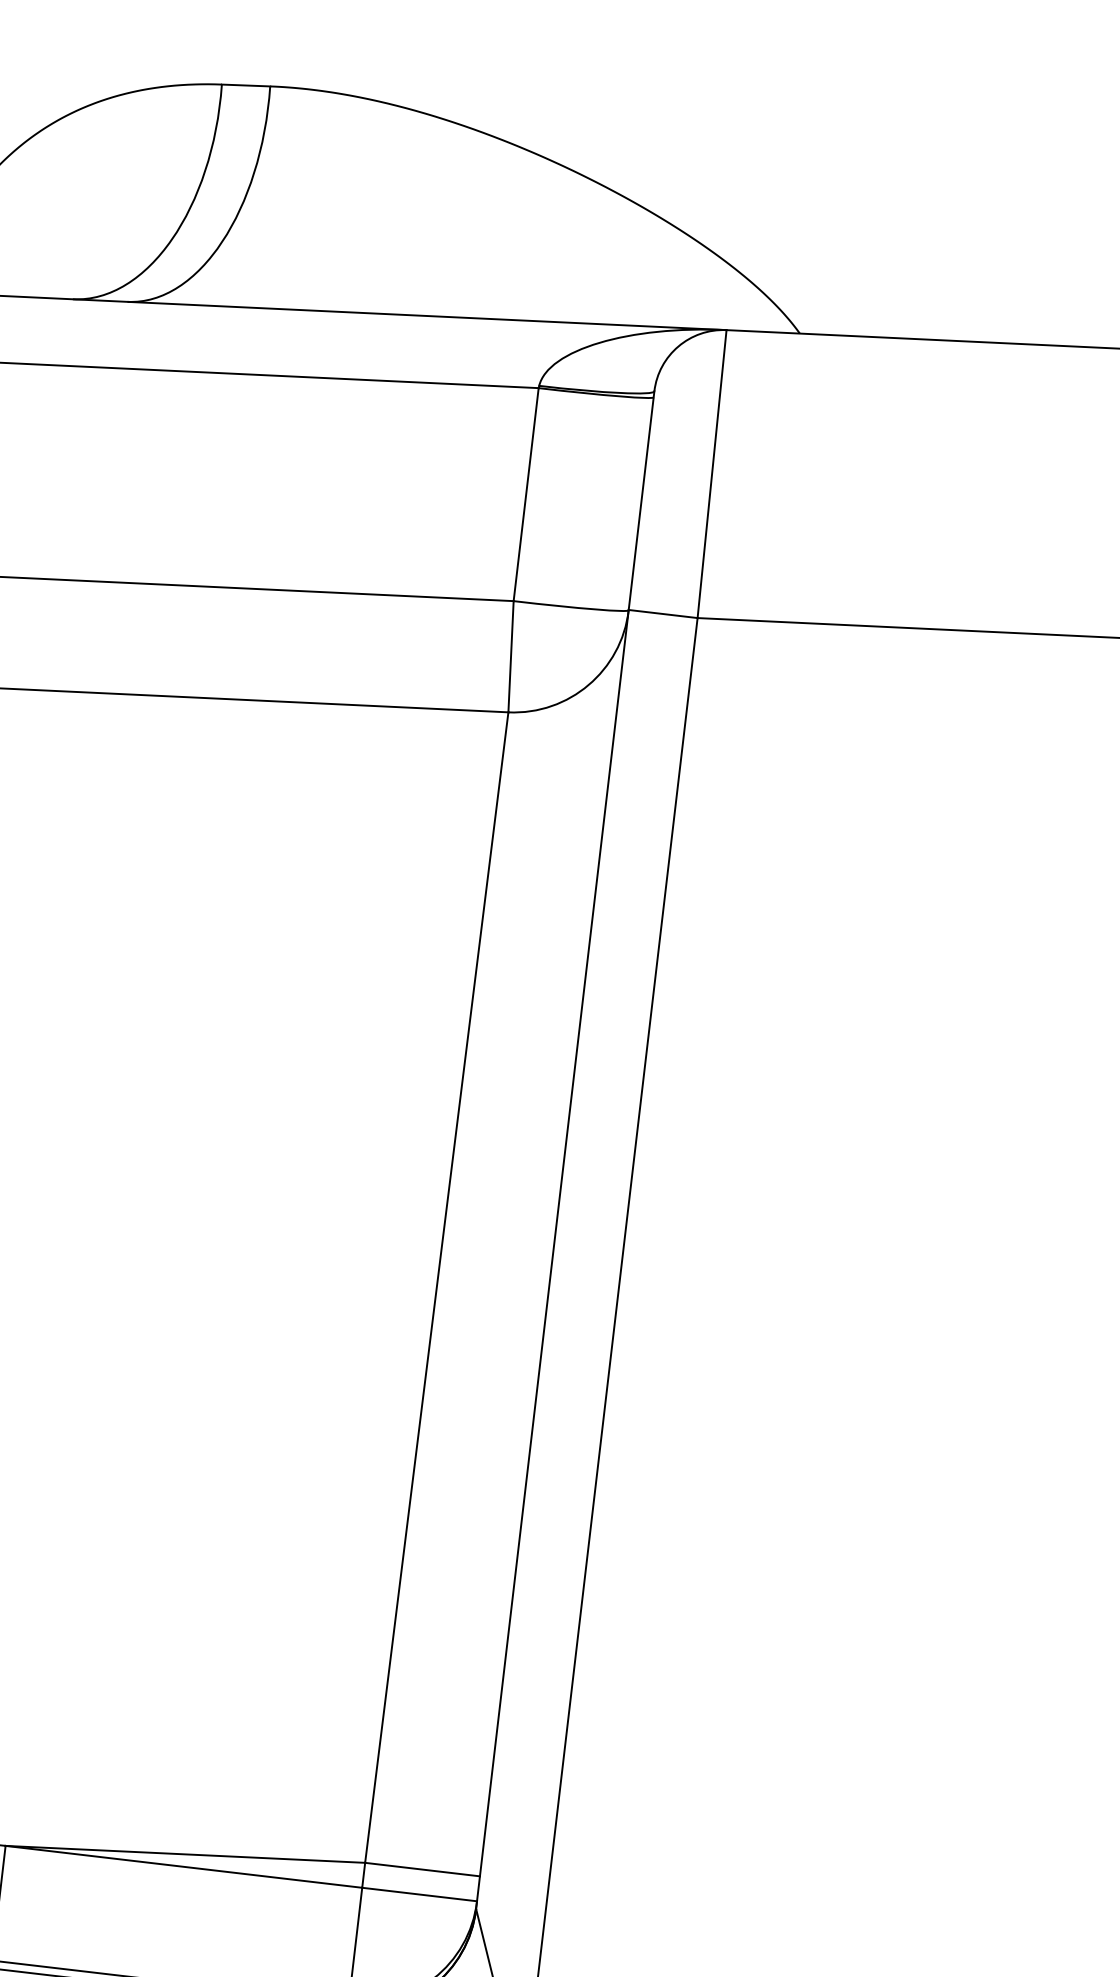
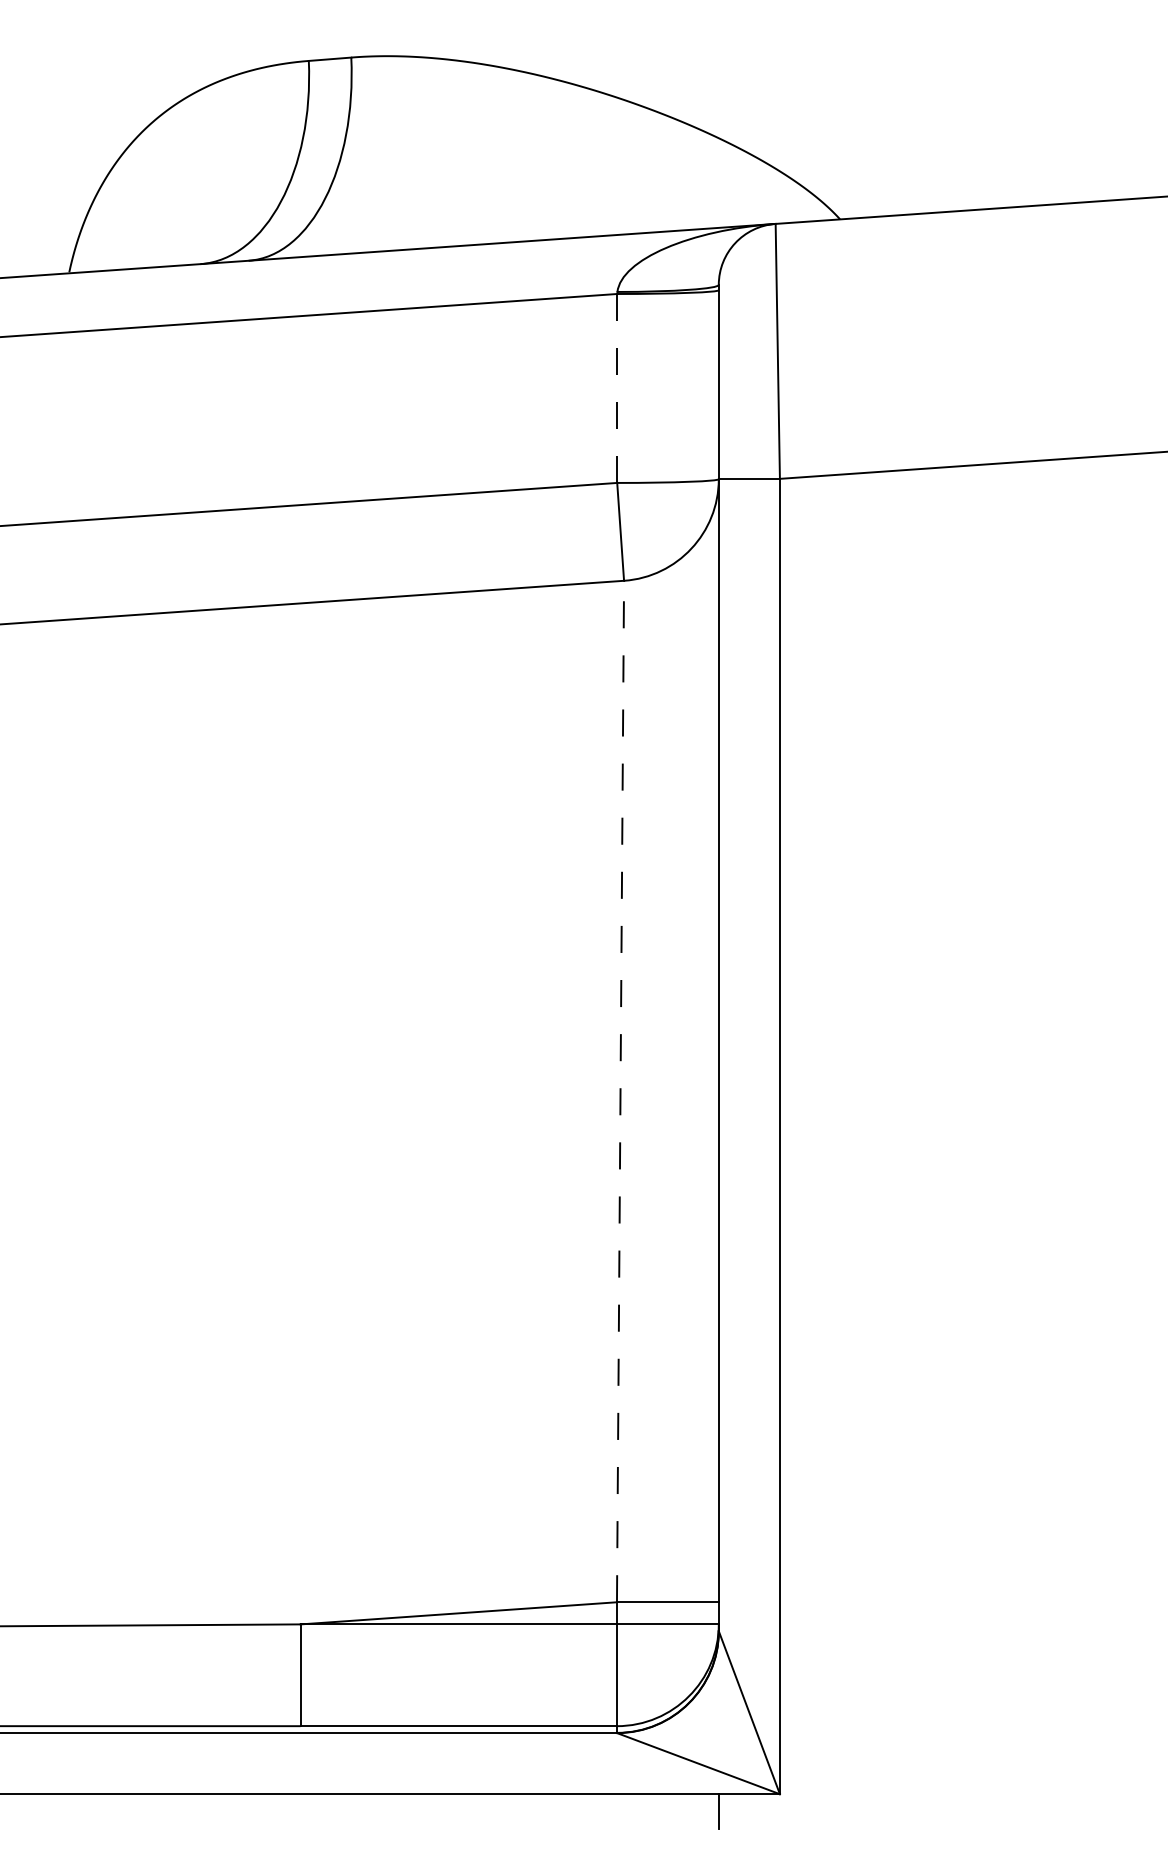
line: (526, 493) -> (617, 387), solid -> dashed
line: (436, 1287) -> (620, 1091), solid -> dashed

